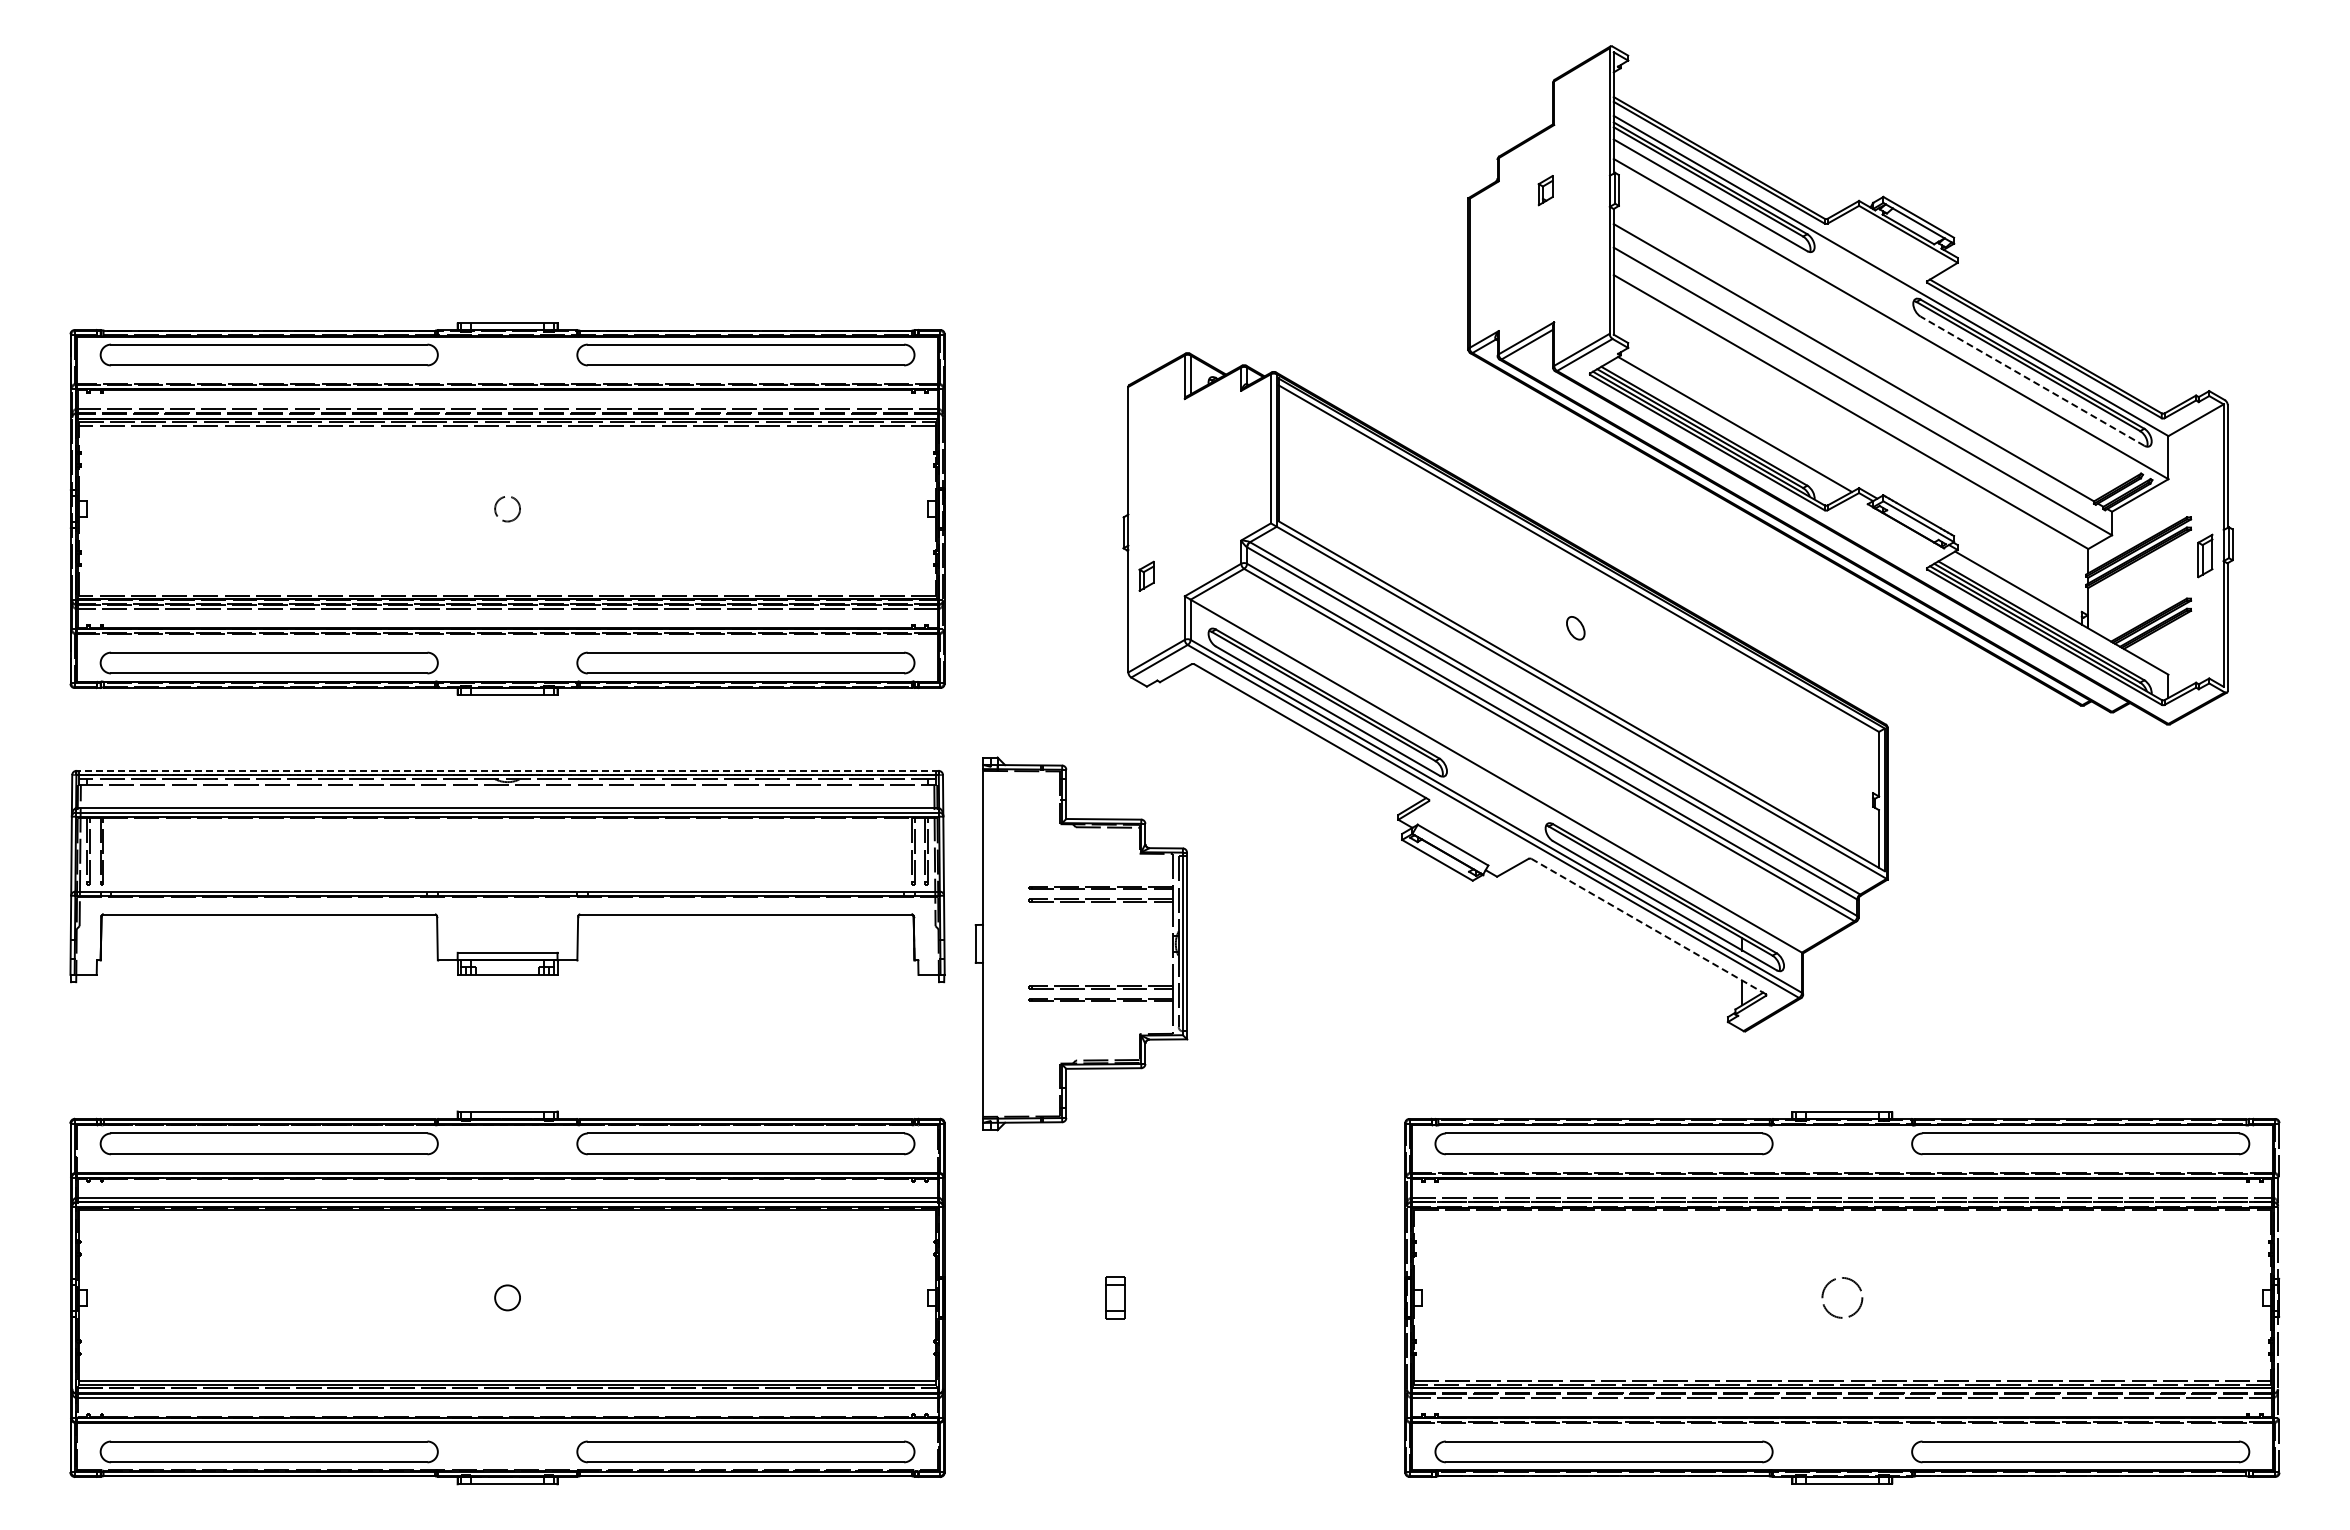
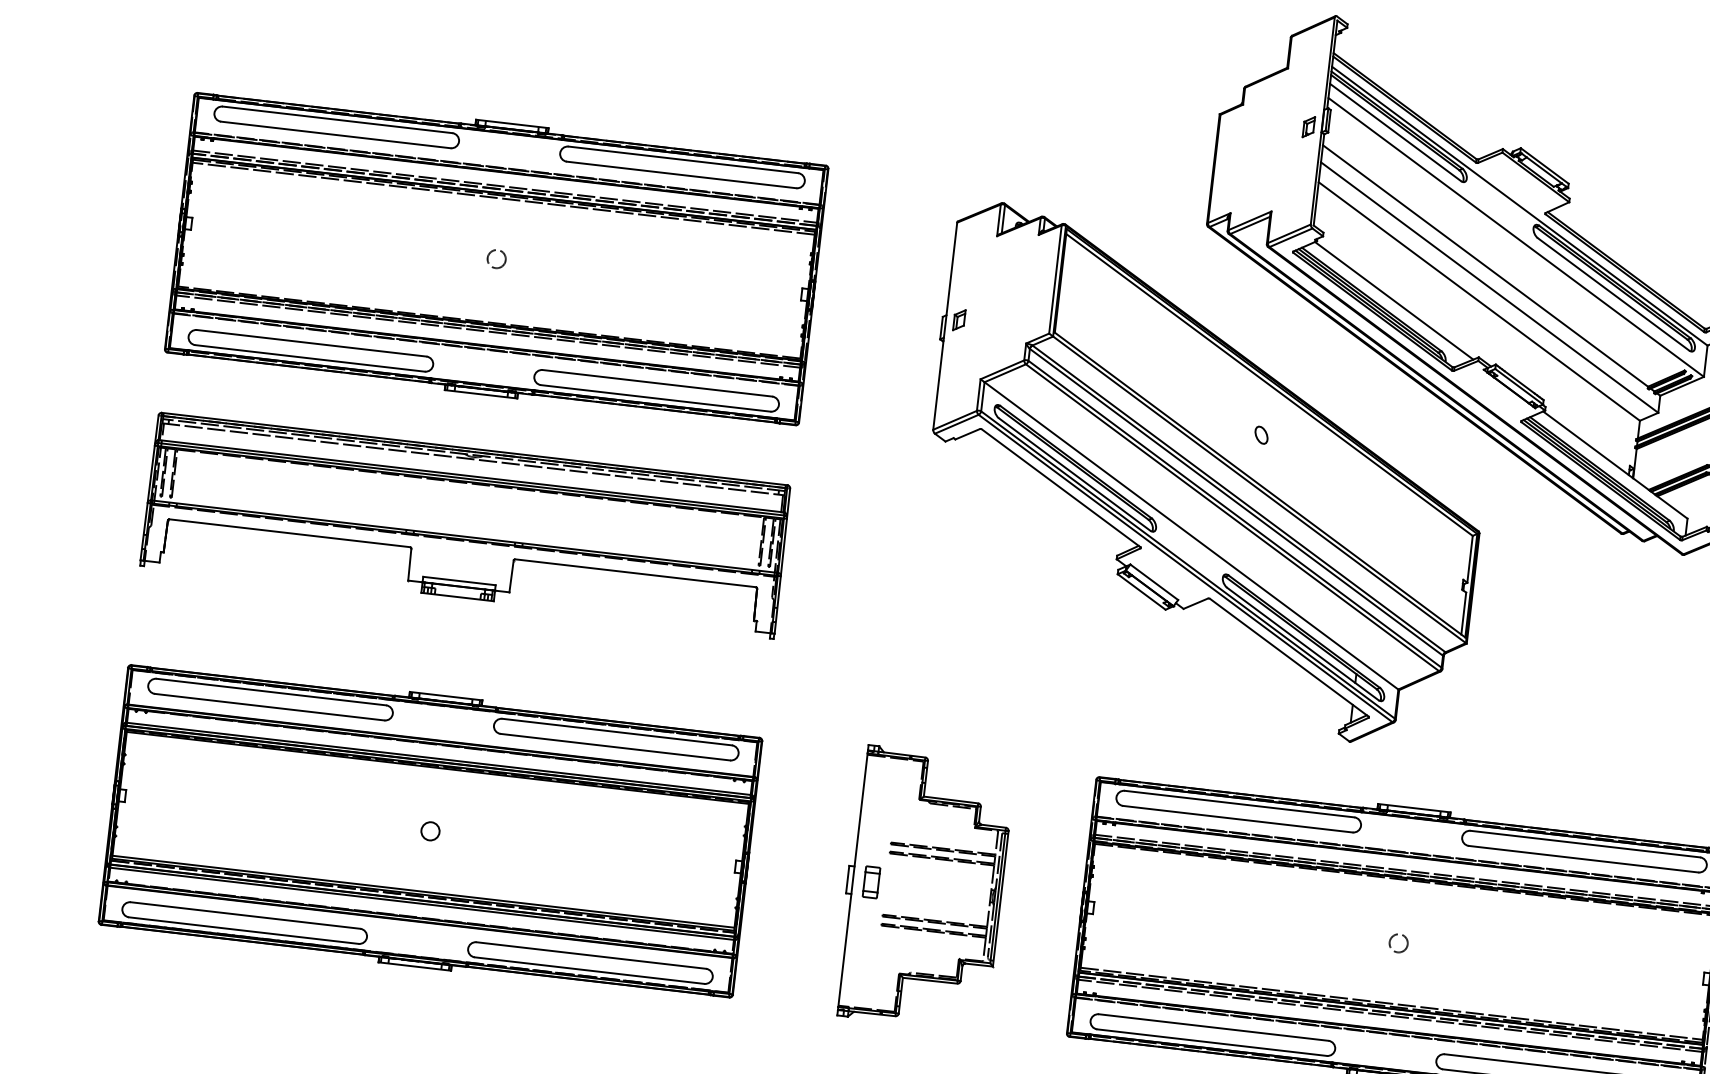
part: (1545, 190) -> (1308, 127), moved
line: (2032, 380) -> (1613, 293), dashed -> solid
part: (1146, 575) -> (959, 319), moved
line: (507, 770) -> (474, 448), dashed -> solid
line: (1649, 926) -> (1289, 657), dashed -> solid
part: (1081, 943) -> (924, 888), moved
circle: (1841, 1297) -> (1398, 942), size x0.62

